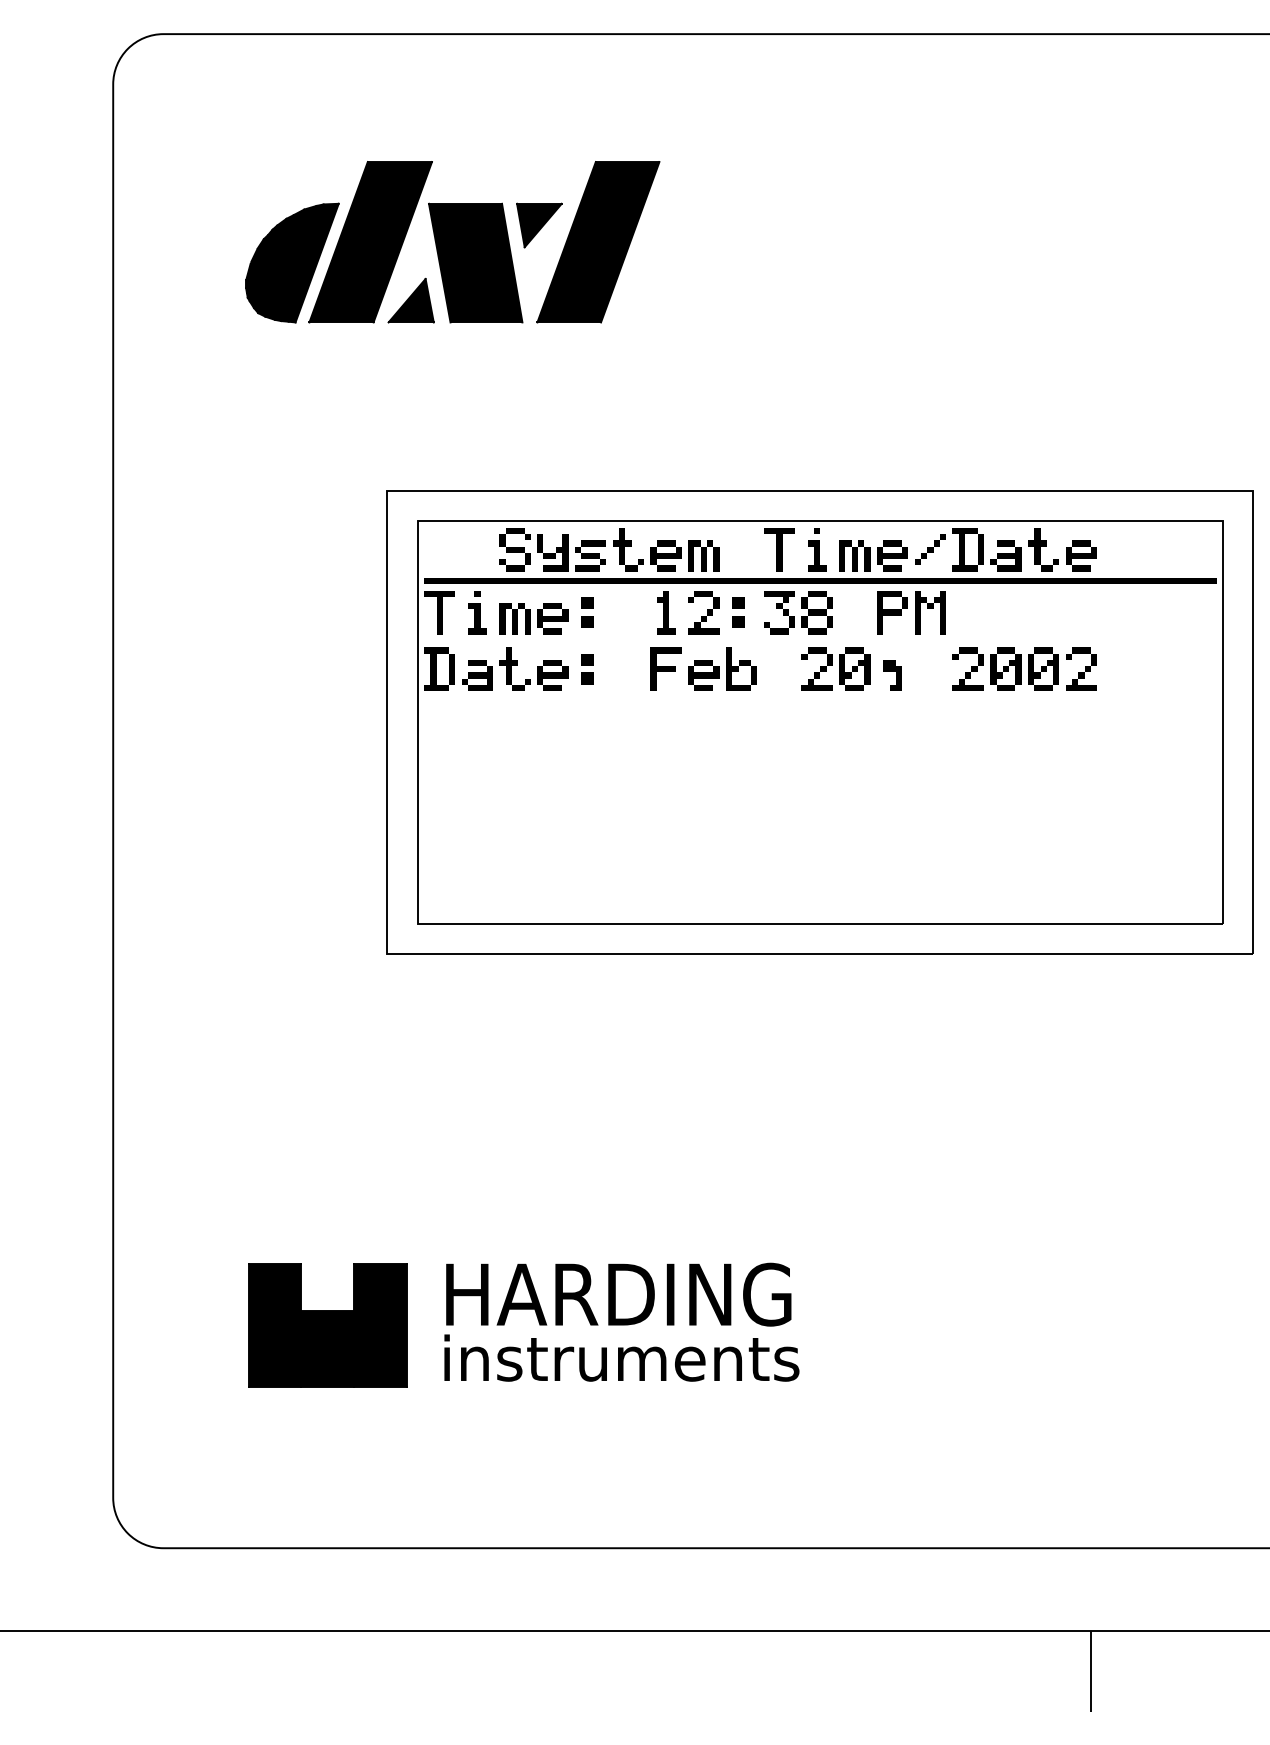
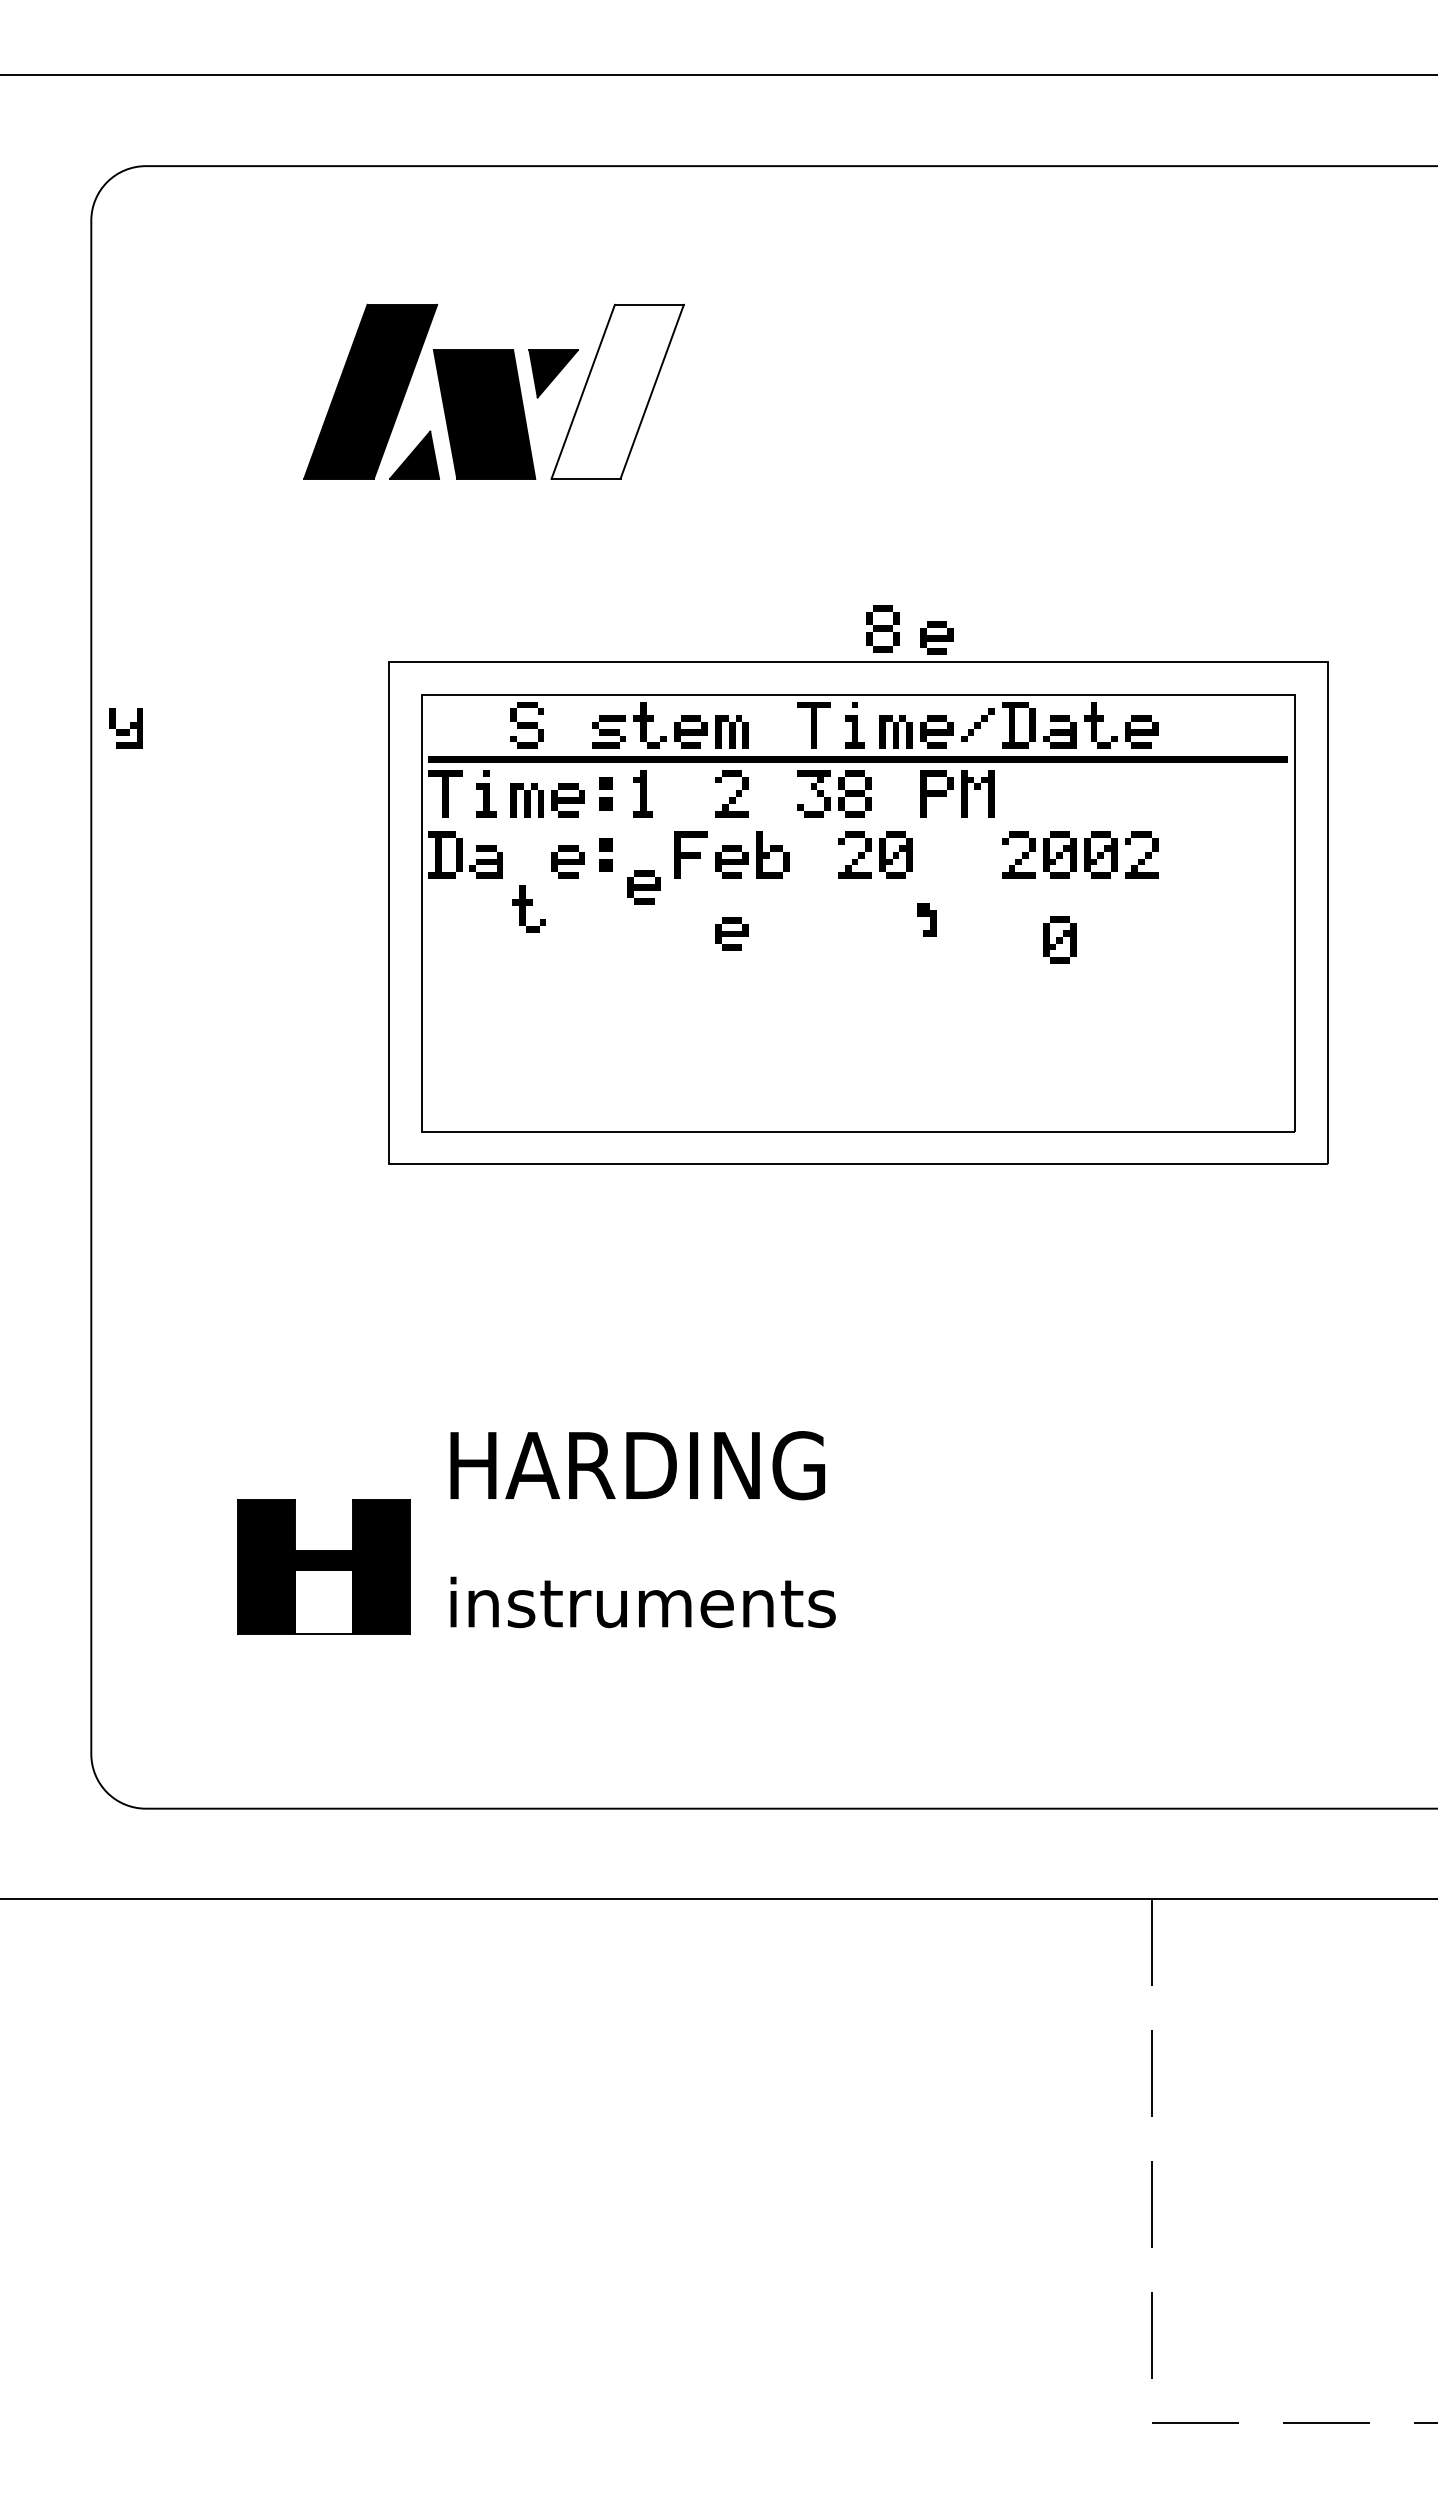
fill: (598, 241) -> (617, 391), removed
part: (292, 263) -> (285, 414), removed
part: (842, 460) -> (882, 628), added
part: (892, 468) -> (936, 637), added
part: (552, 552) -> (125, 728), moved
part: (665, 612) -> (642, 793), moved
part: (738, 612) -> (769, 793), removed
part: (514, 668) -> (528, 908), moved
part: (892, 675) -> (926, 919), moved
part: (622, 699) -> (643, 887), added
part: (703, 741) -> (731, 933), added
part: (1005, 747) -> (1059, 939), added
text: (618, 1294) -> (637, 1465), moved
fill: (327, 1357) -> (323, 1601), removed

